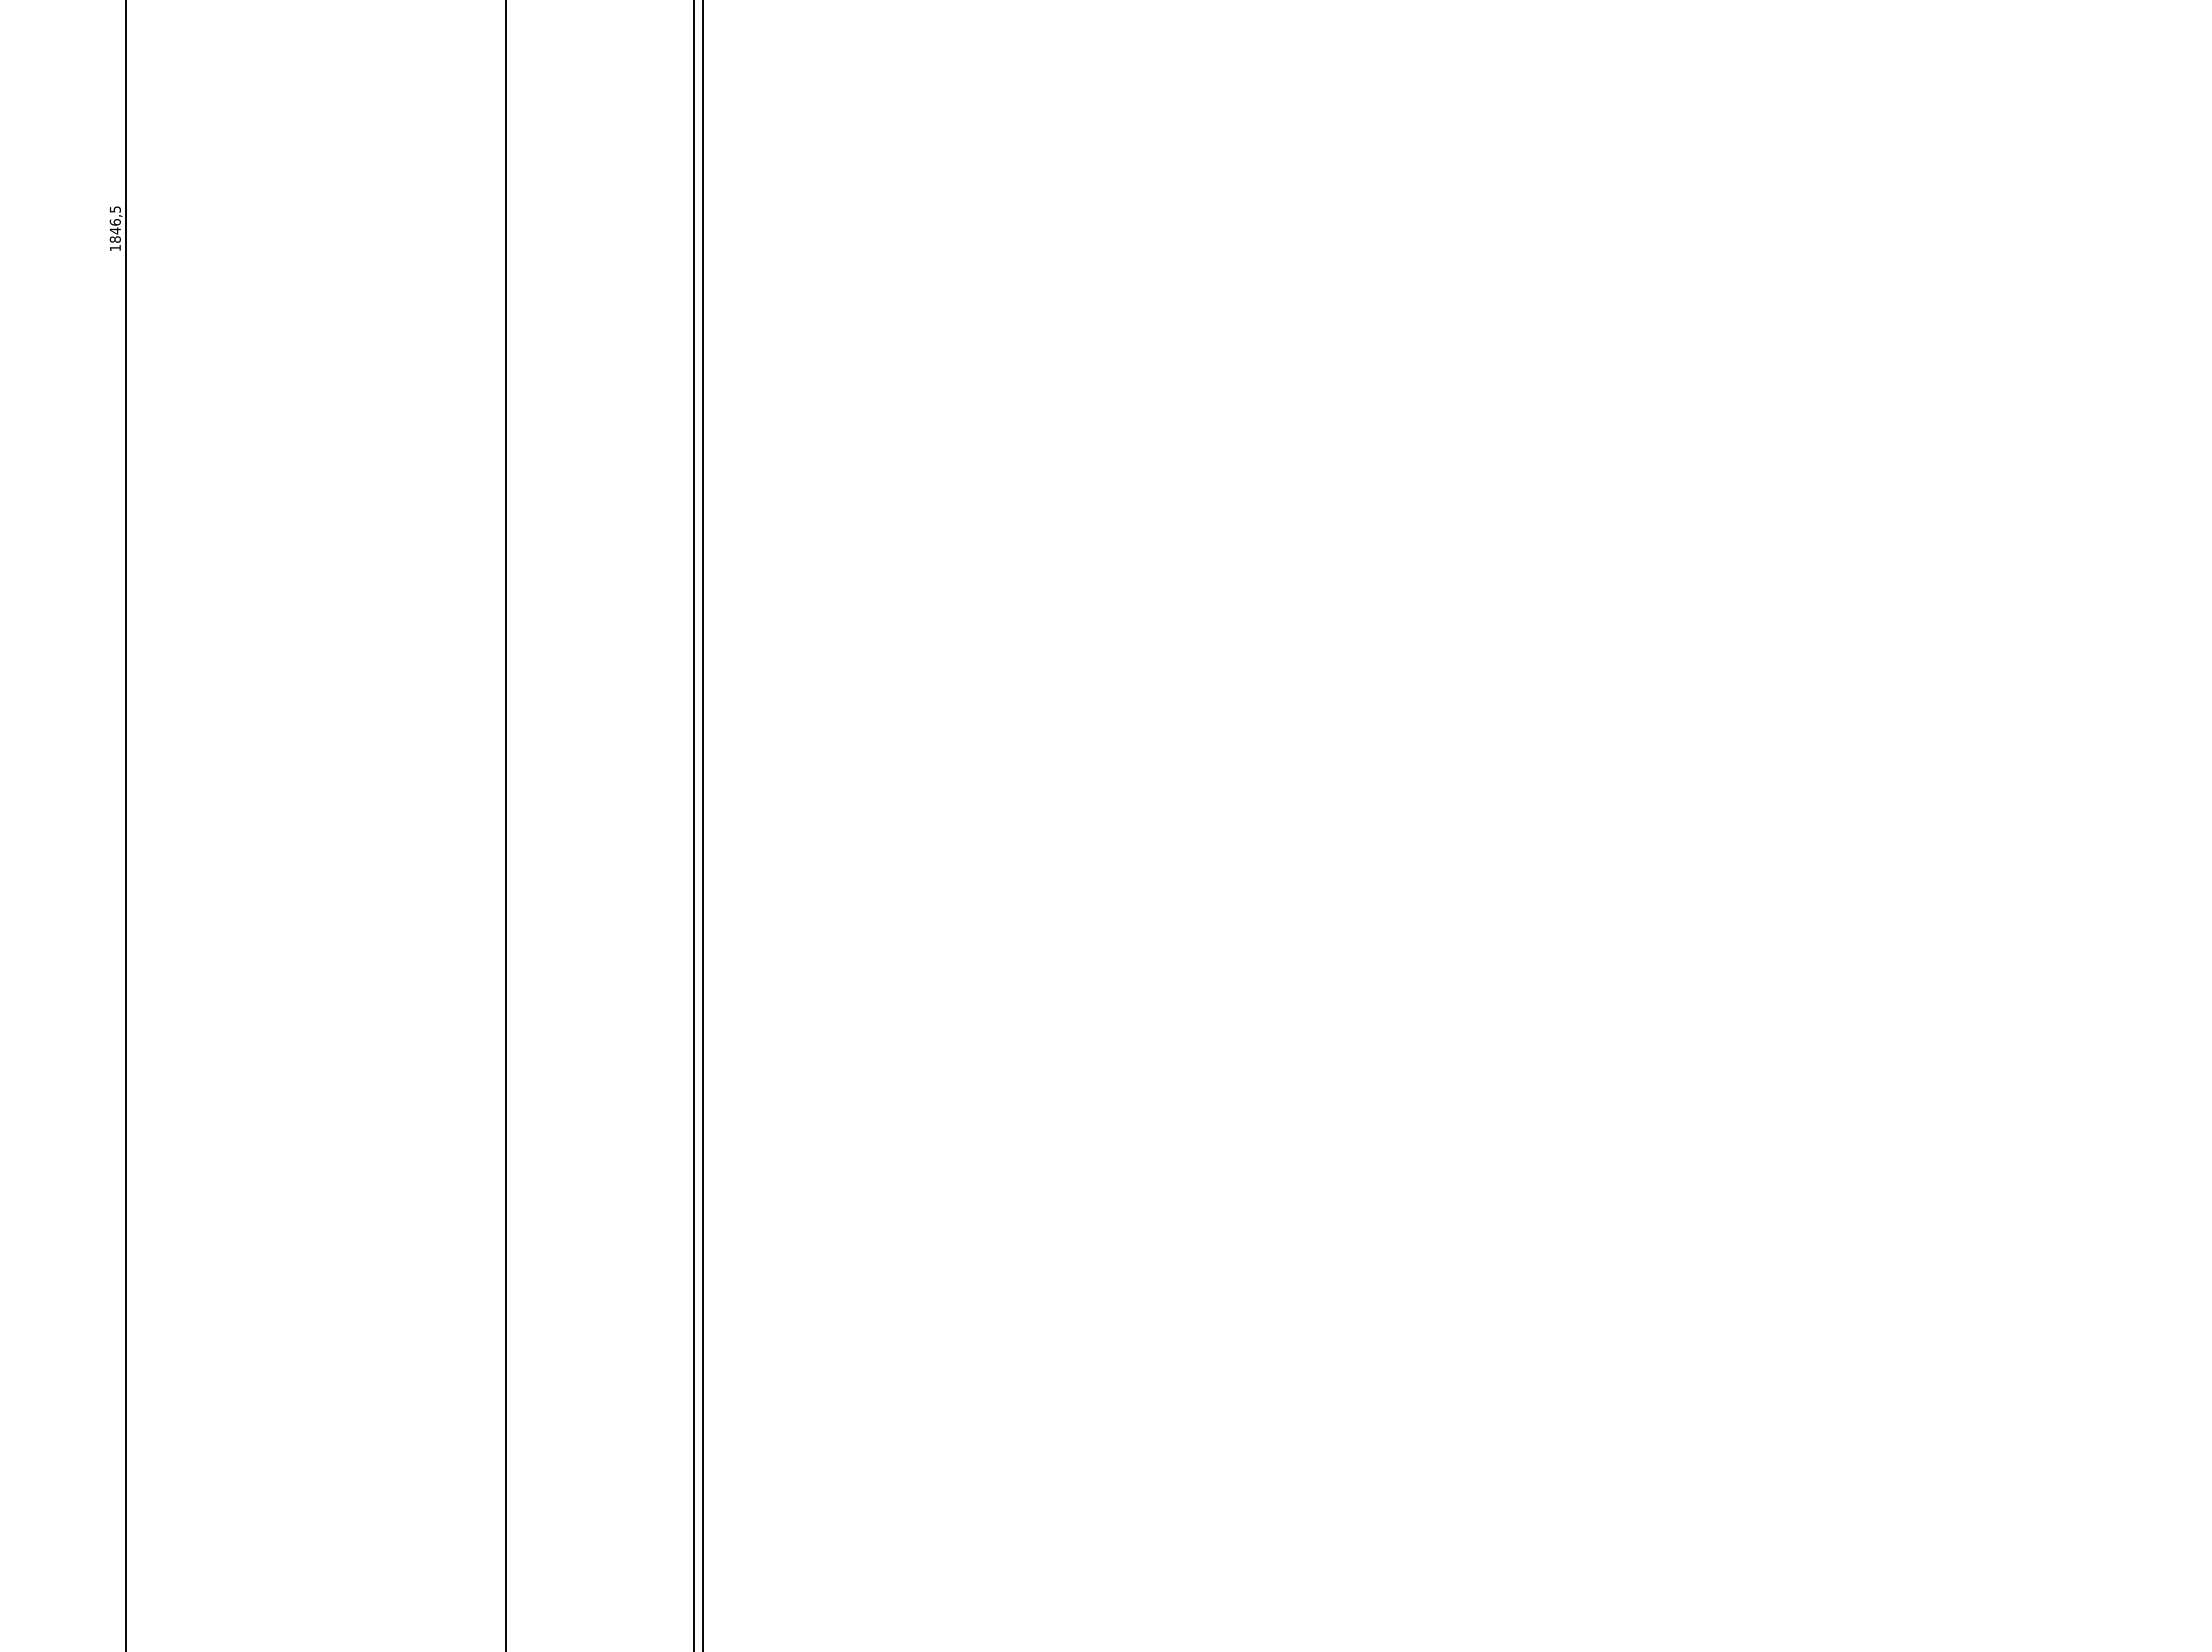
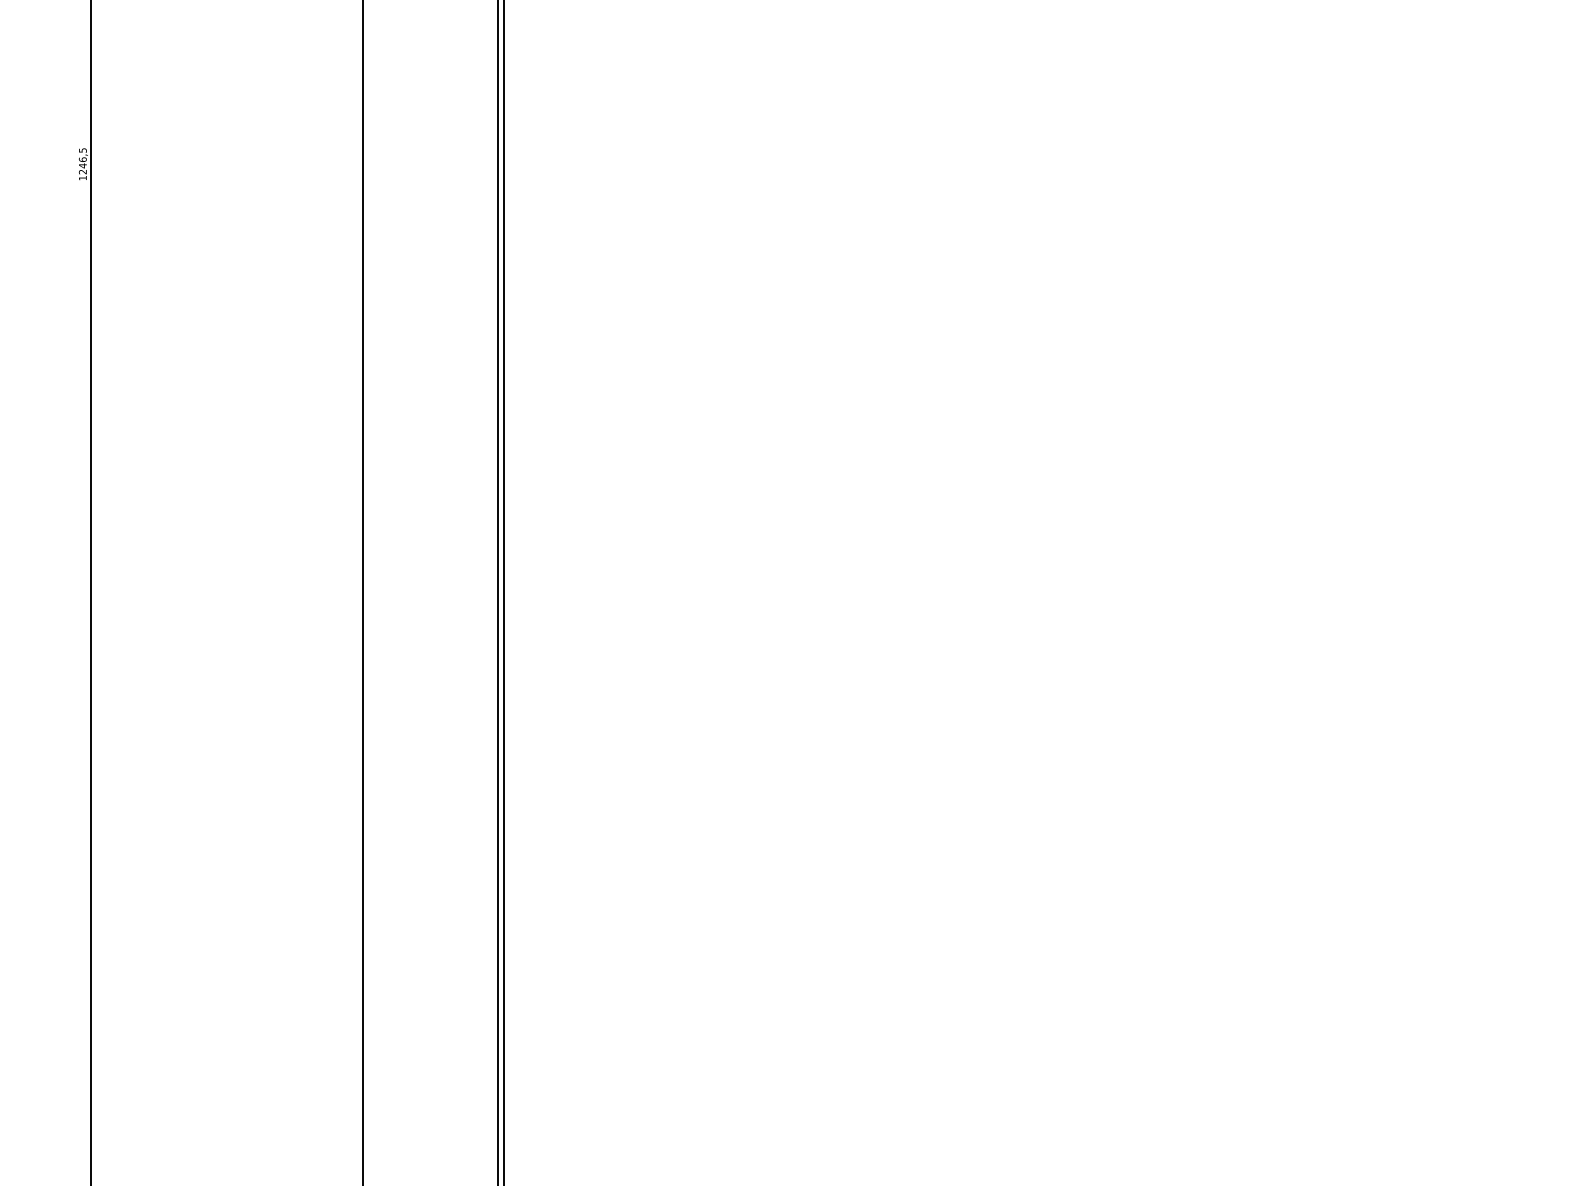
text: (114, 239) -> (82, 172), 1846,5 -> 1246,5

